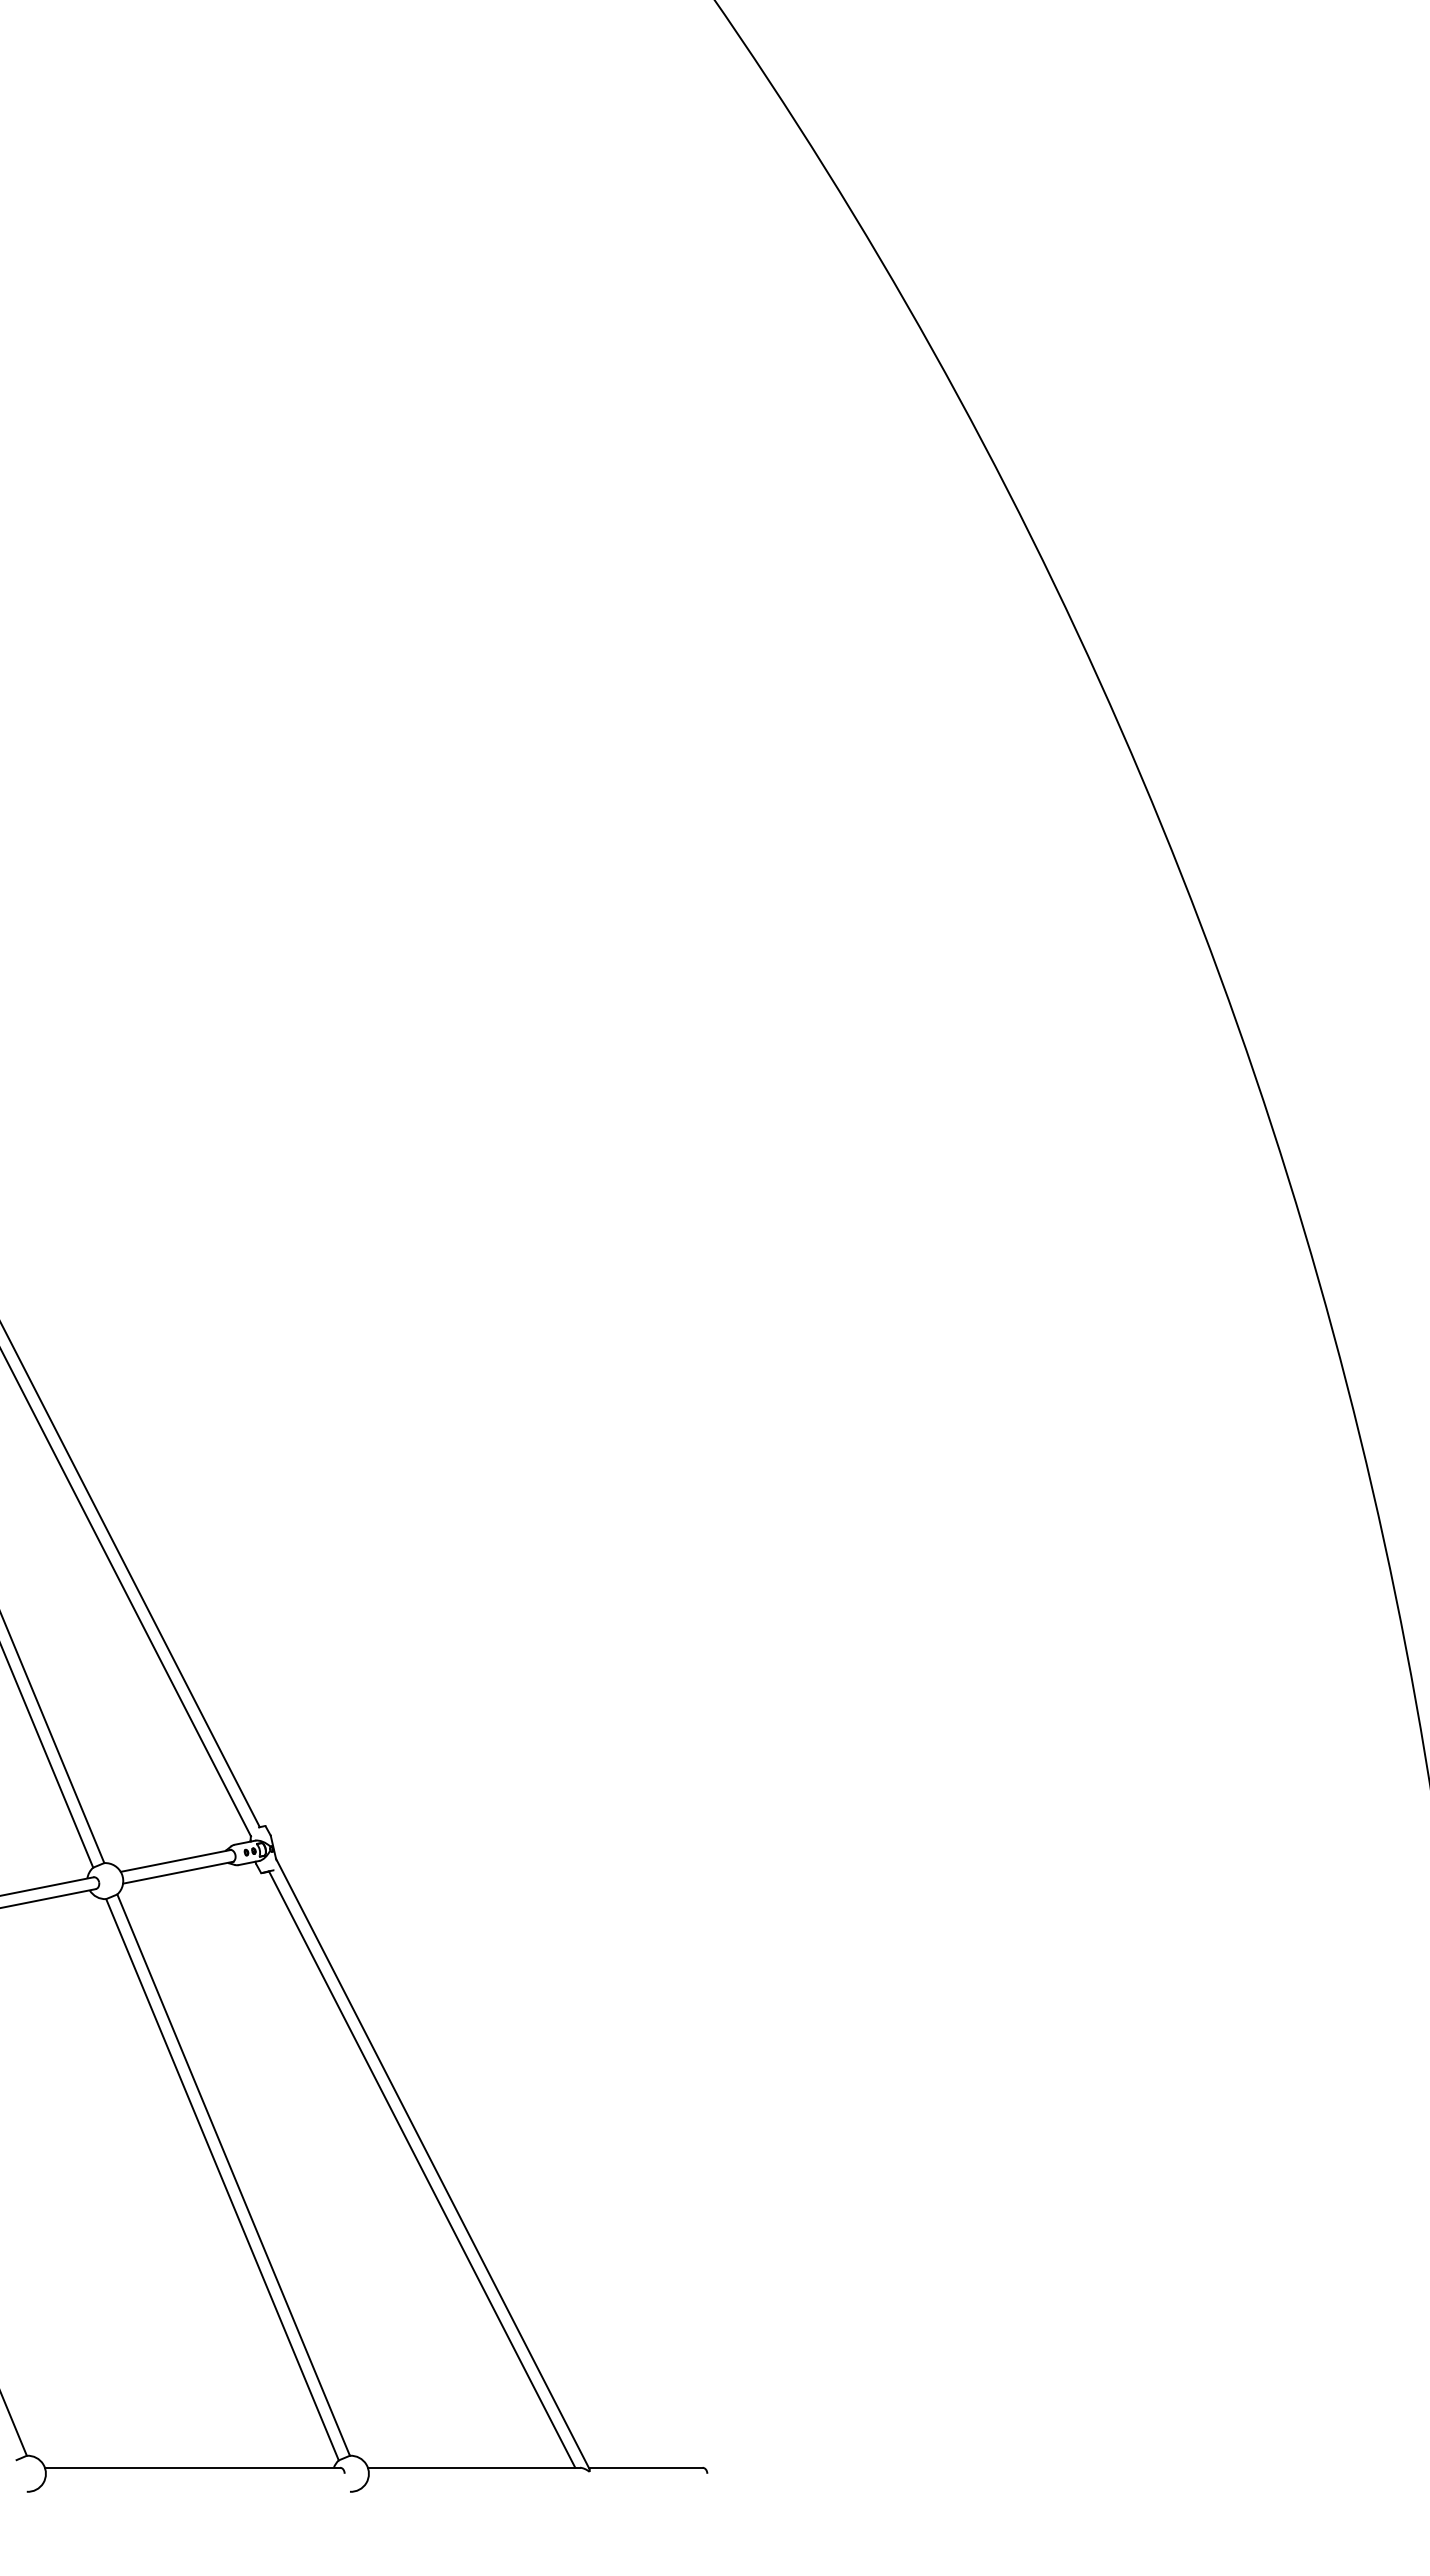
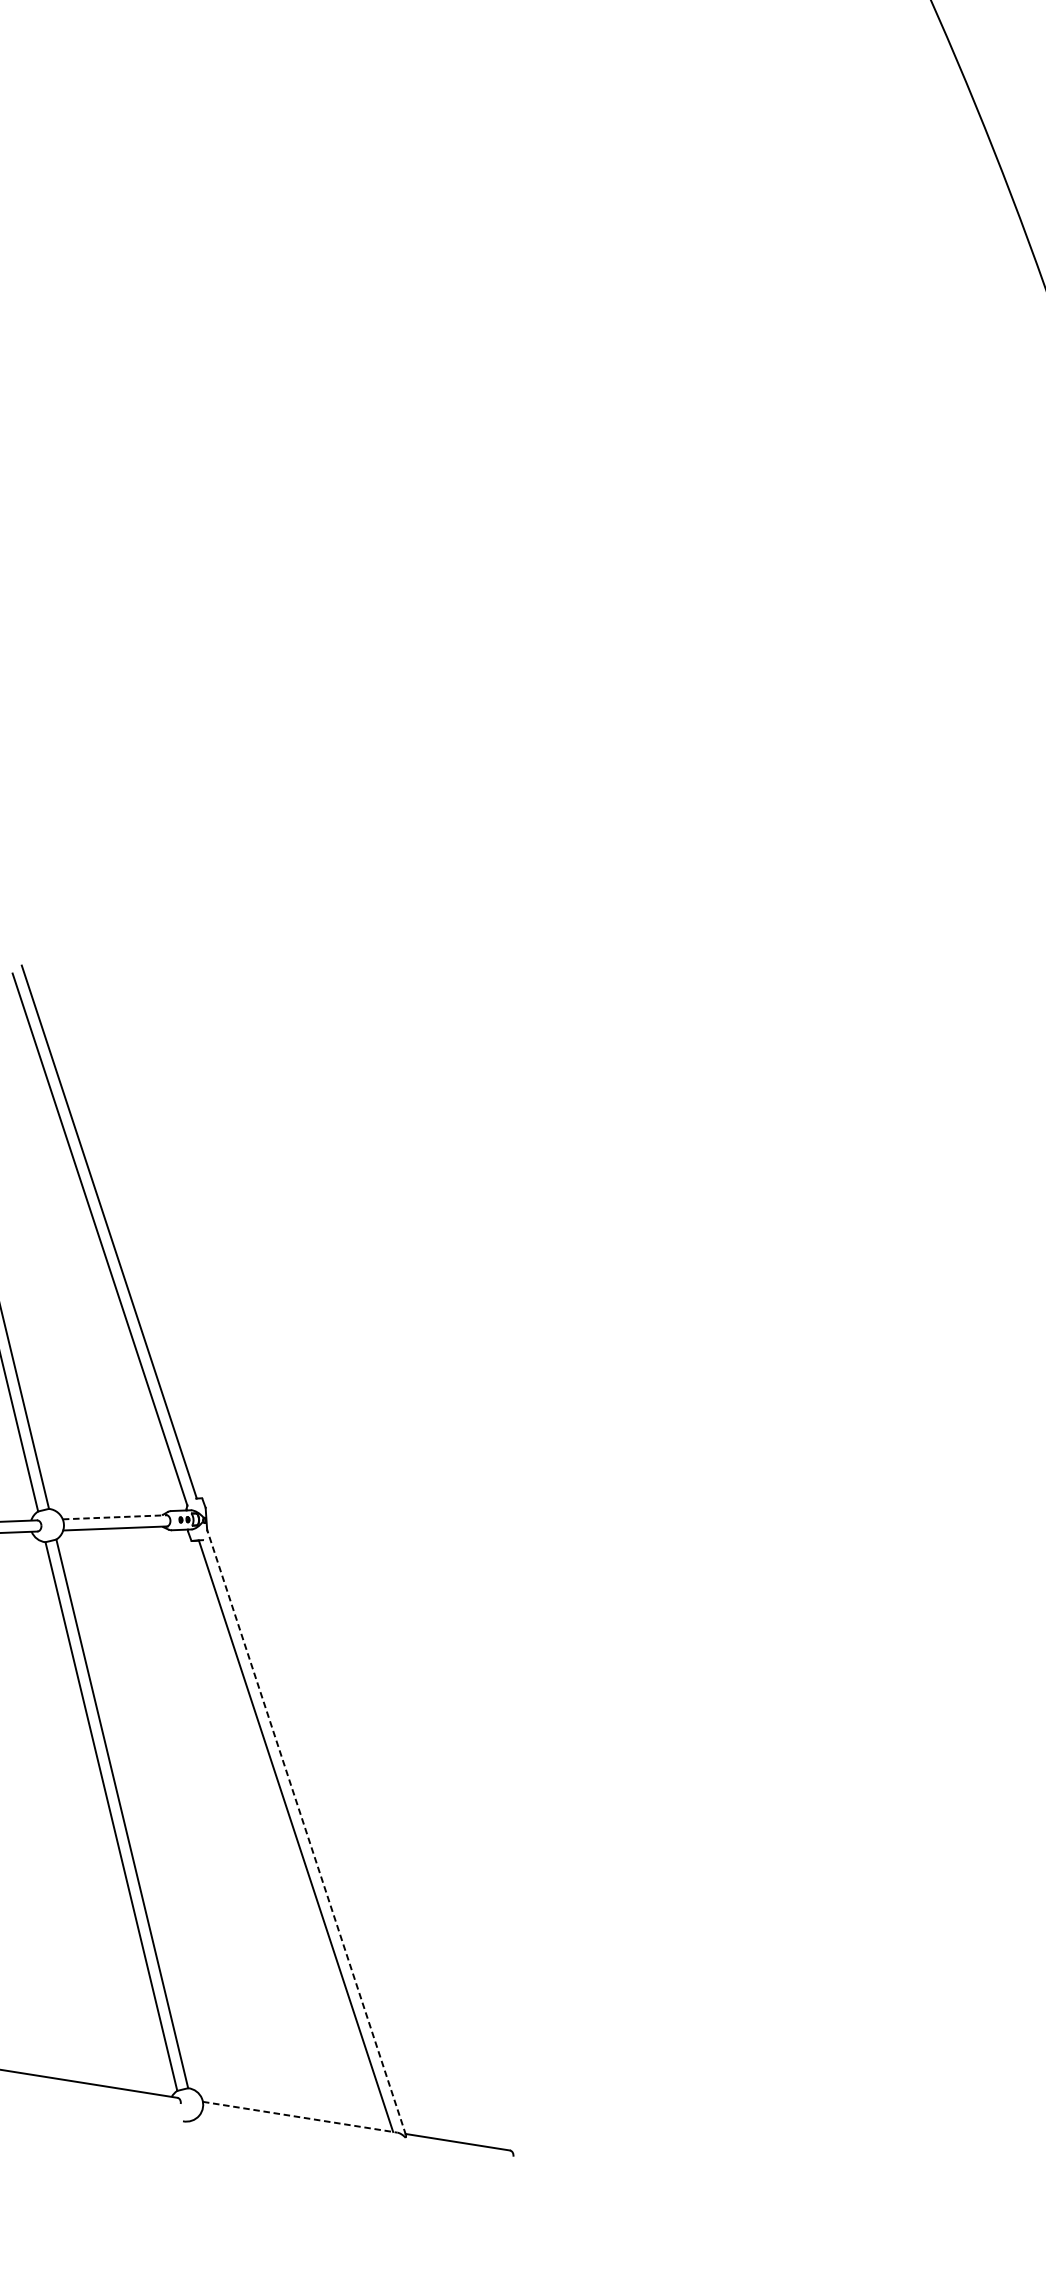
line: (176, 1860) -> (115, 1517), solid -> dashed
line: (432, 2163) -> (306, 1832), solid -> dashed
line: (474, 2467) -> (300, 2117), solid -> dashed

